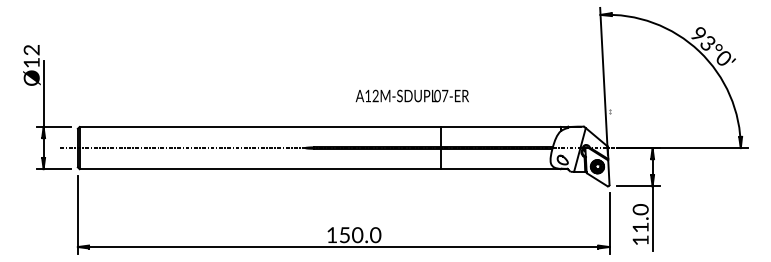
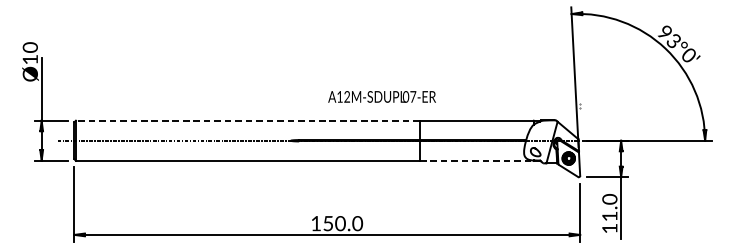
text: (31, 49) -> (30, 46), Ø12 -> Ø10
text: (411, 95) -> (381, 96), moved
line: (260, 127) -> (248, 121), solid -> dashed
line: (500, 169) -> (476, 161), solid -> dashed

